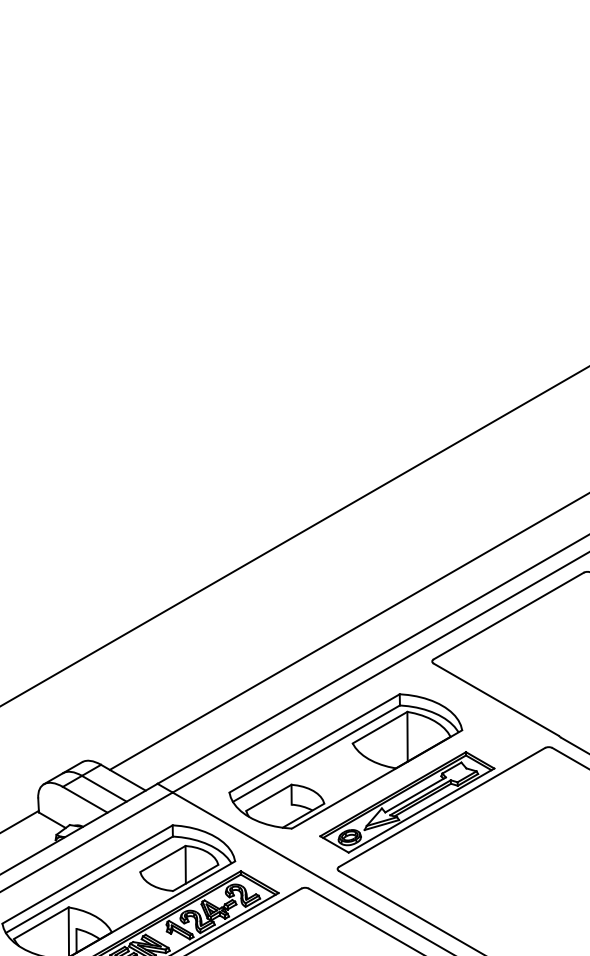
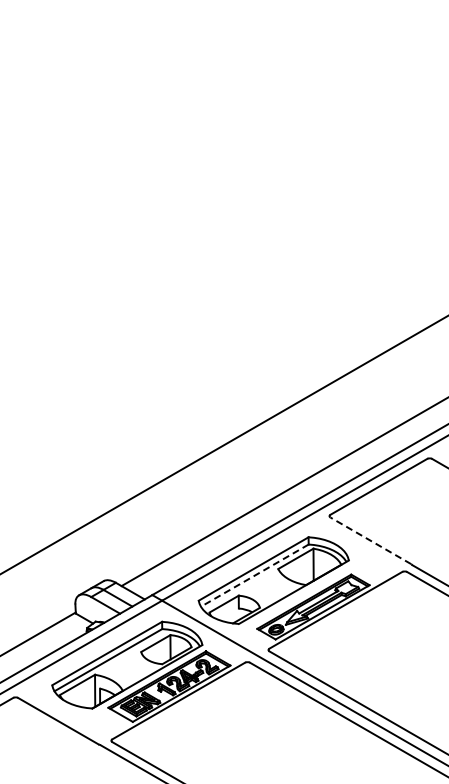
line: (495, 699) -> (370, 540), solid -> dashed
line: (315, 753) -> (254, 575), solid -> dashed

